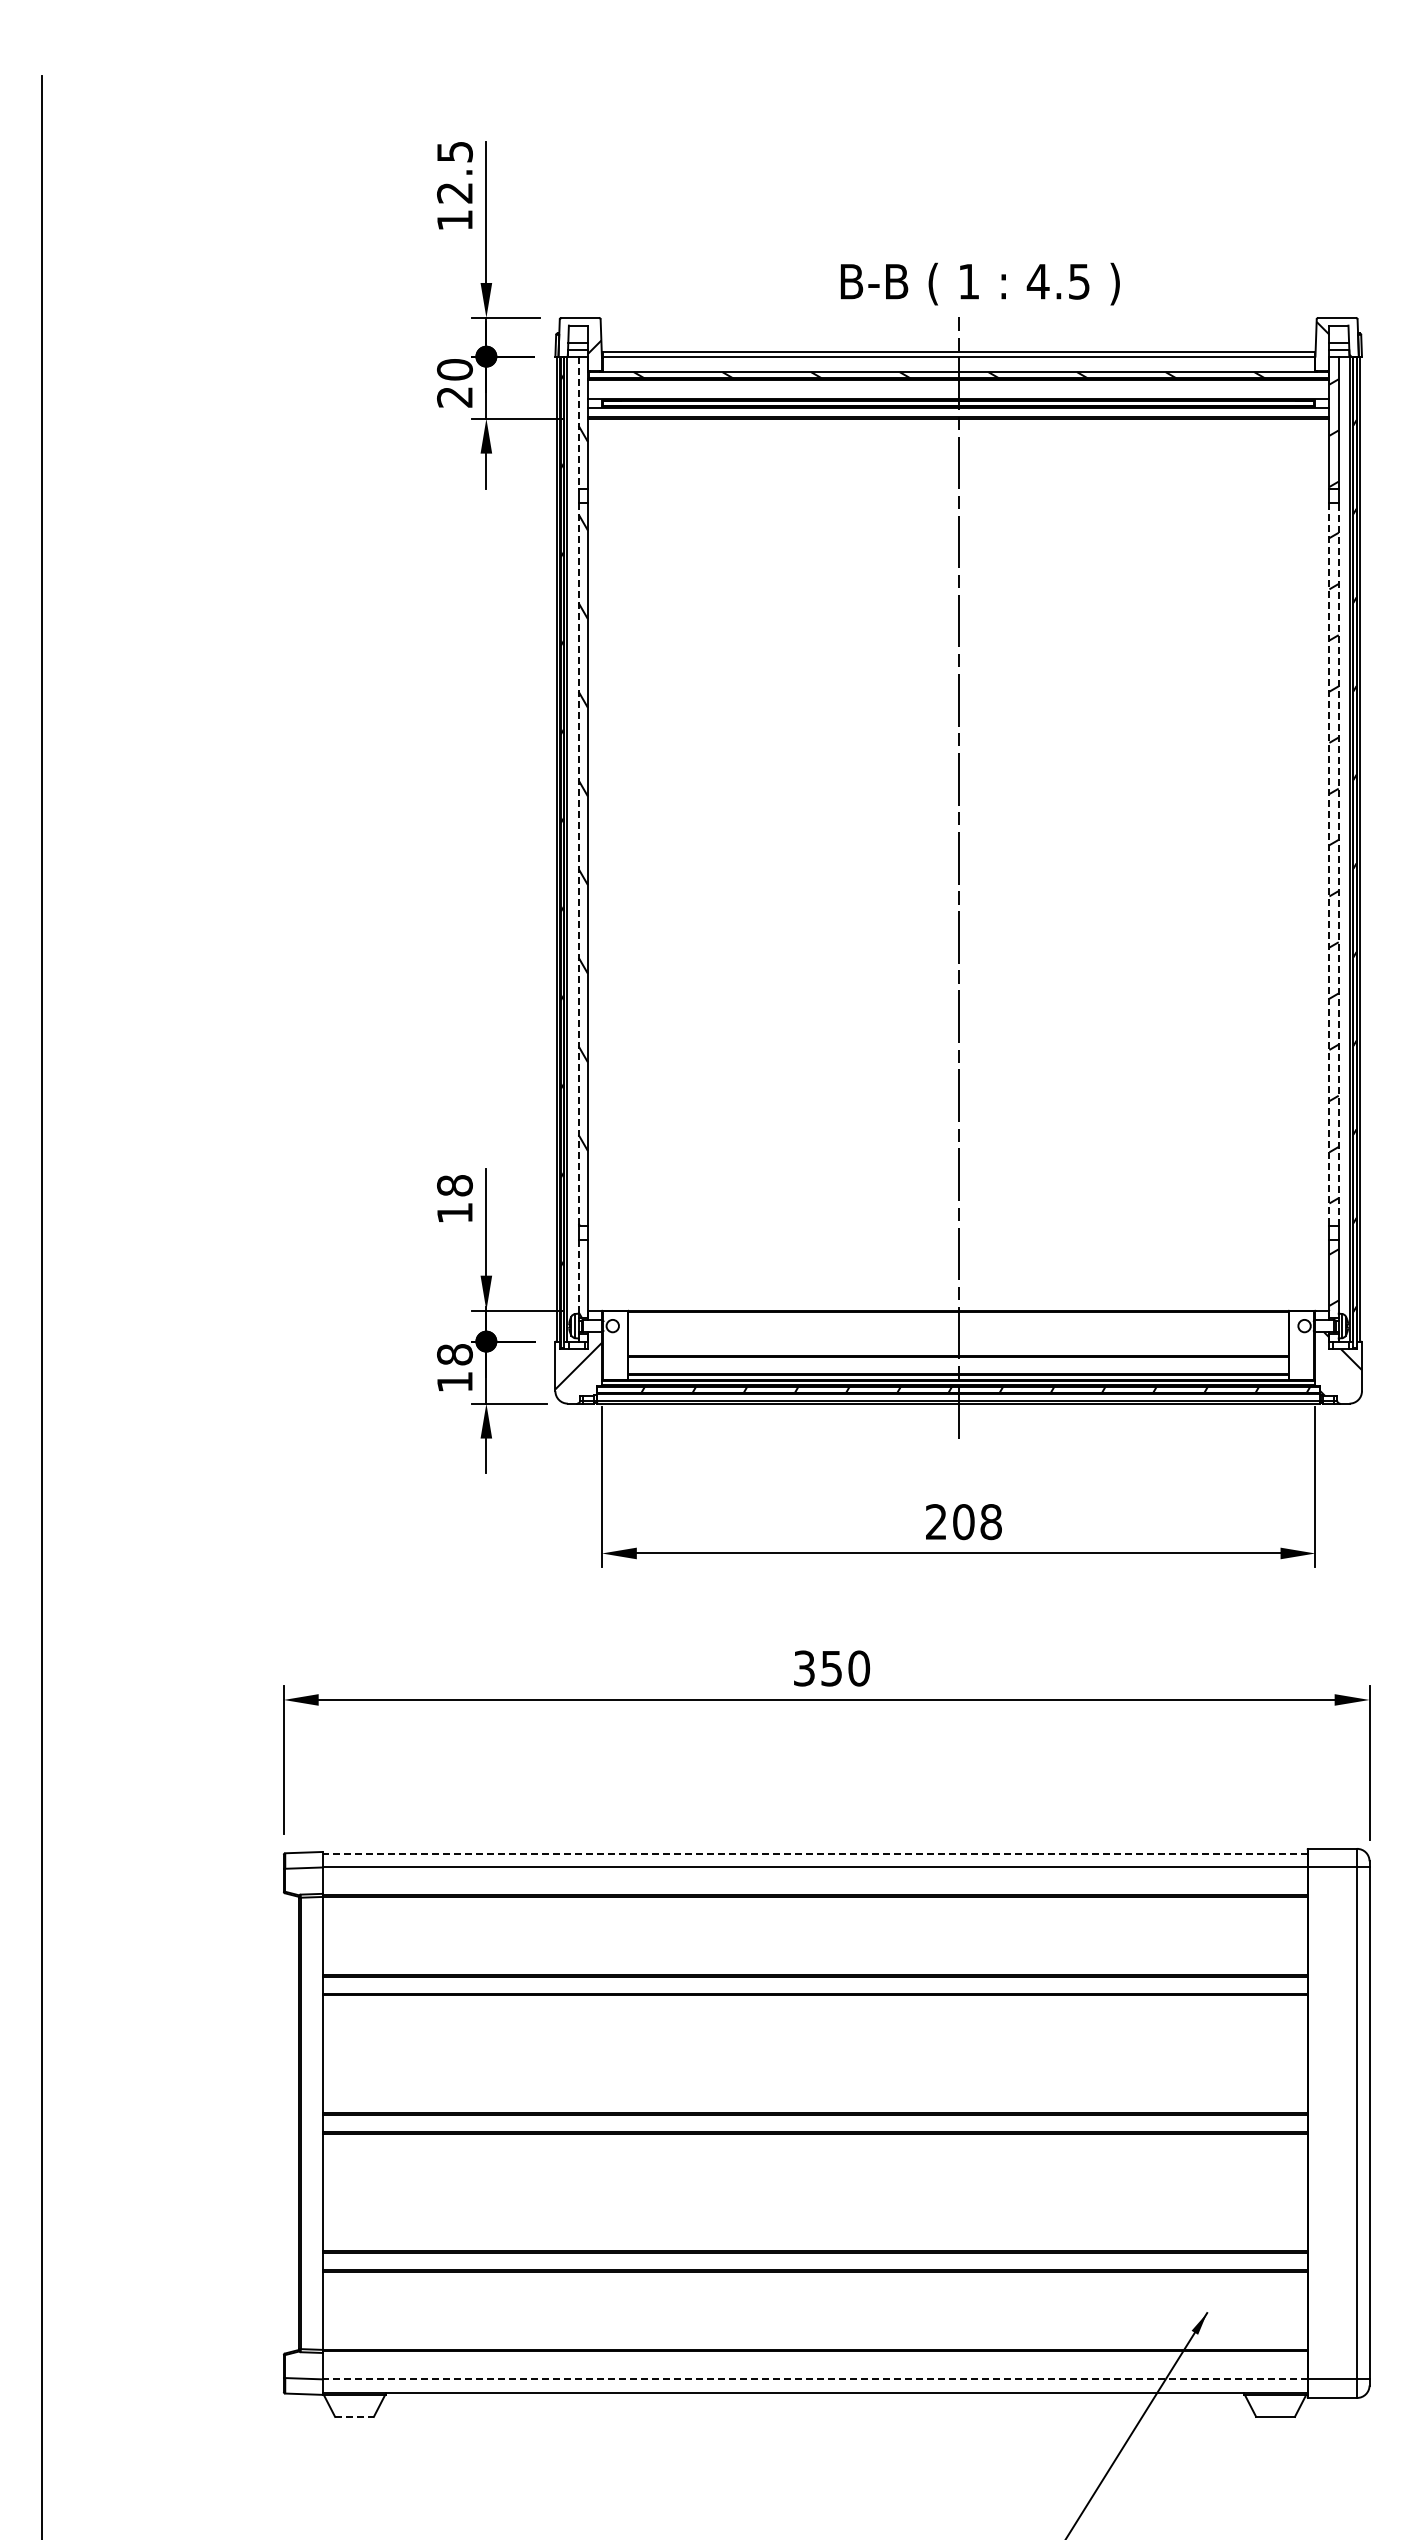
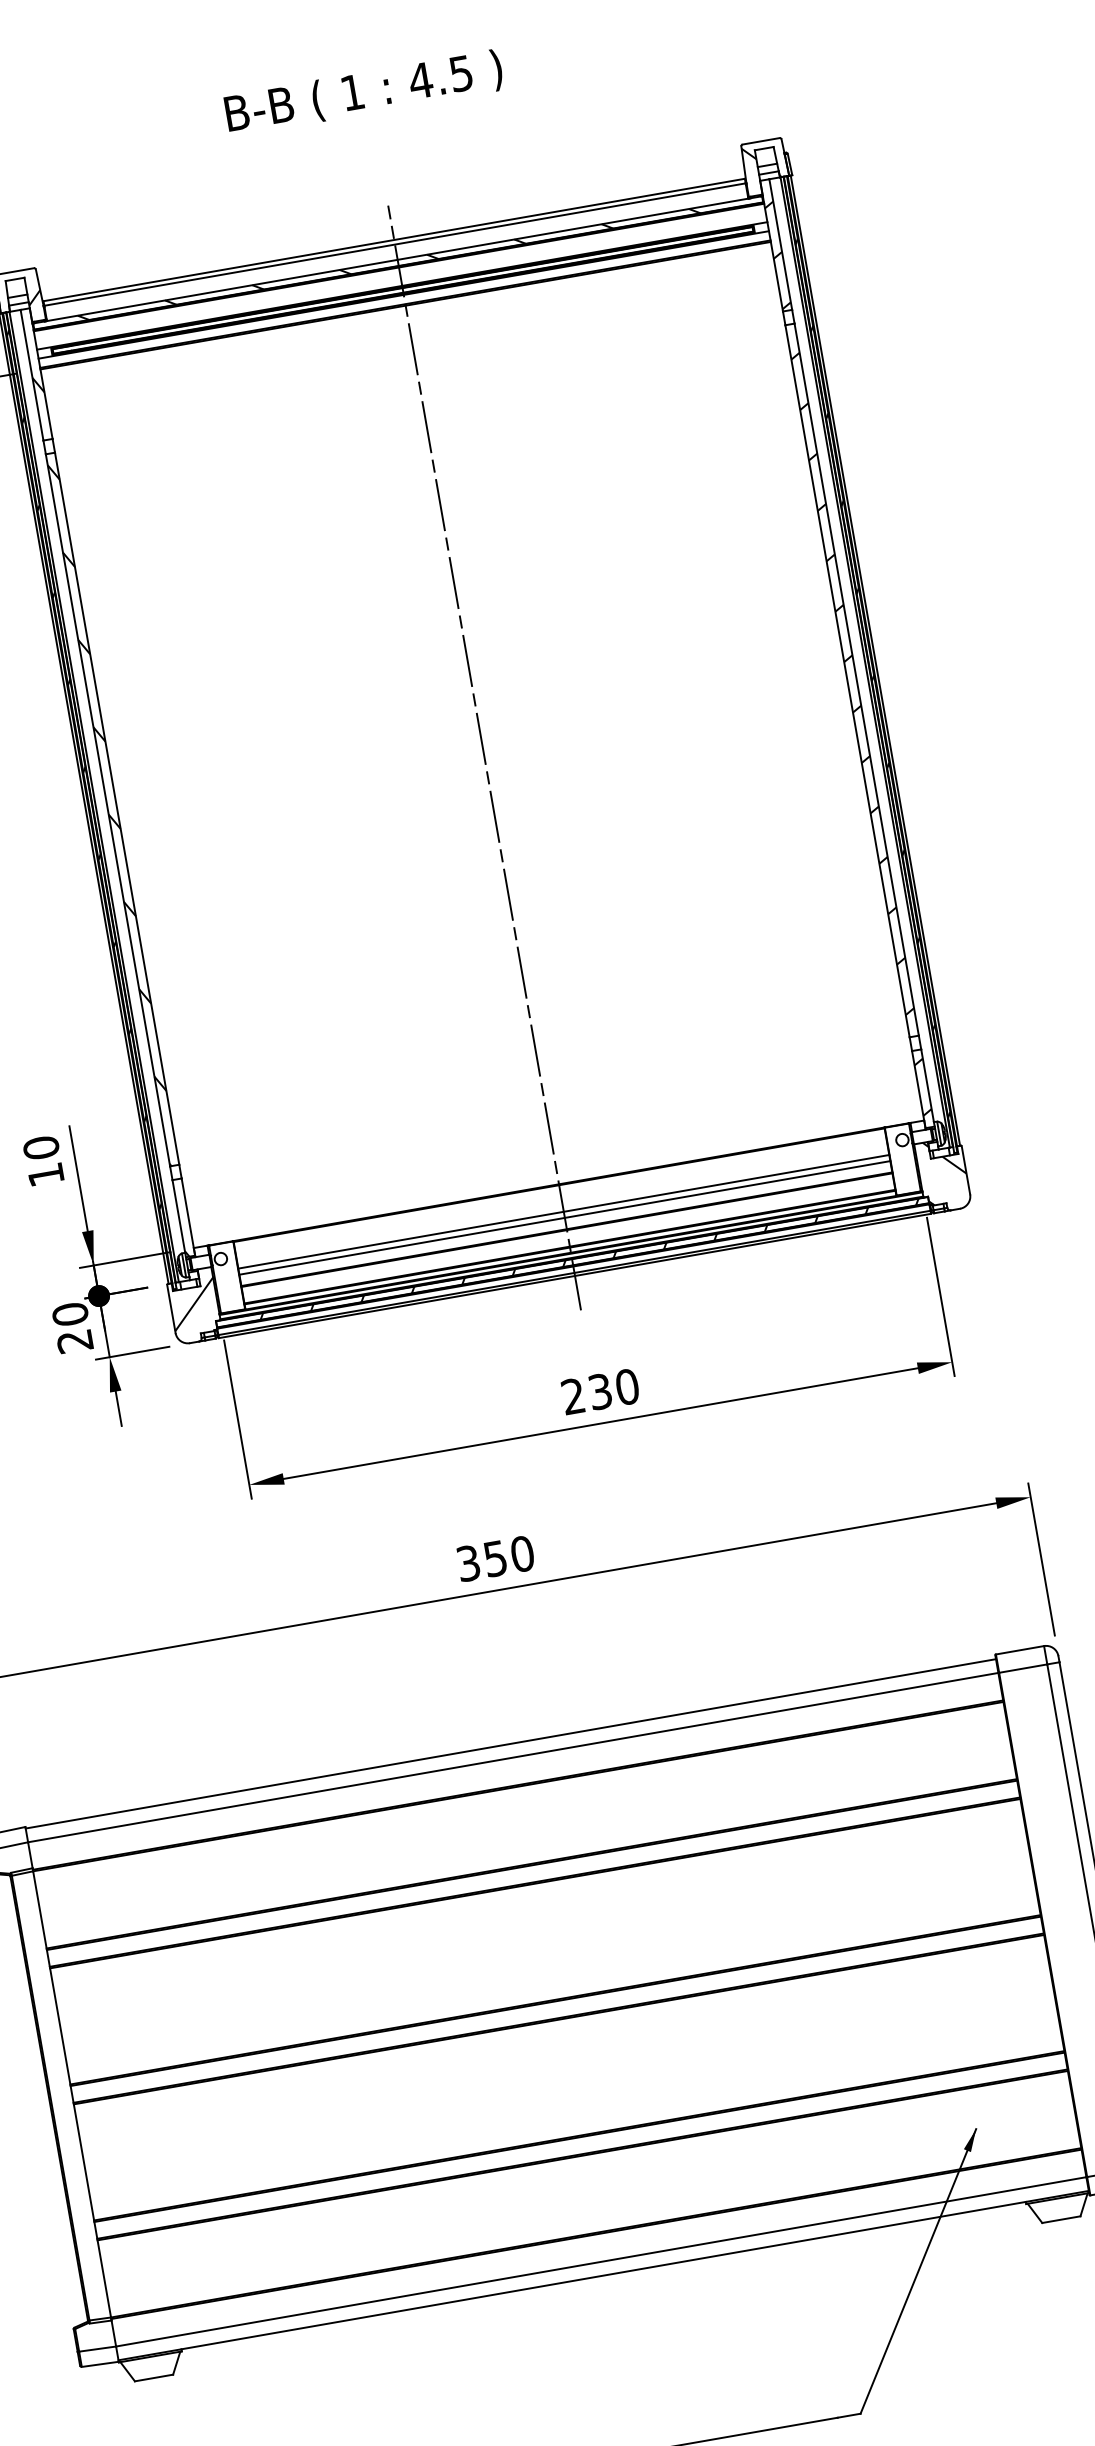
text: (980, 283) -> (364, 92), moved
line: (578, 423) -> (31, 375), dashed -> solid
line: (1338, 864) -> (856, 679), dashed -> solid
line: (578, 865) -> (107, 811), dashed -> solid
line: (1329, 865) -> (847, 682), dashed -> solid
text: (454, 1185) -> (40, 1147), 18 -> 10
line: (578, 1276) -> (178, 1216), dashed -> solid
line: (958, 1338) -> (563, 1211), added
line: (958, 1344) -> (564, 1217), added
text: (454, 1368) -> (72, 1328), 18 -> 20
text: (977, 1522) -> (613, 1389), 208 -> 230
line: (814, 1853) -> (510, 1743), dashed -> solid
line: (814, 2379) -> (600, 2262), dashed -> solid
line: (355, 2416) -> (154, 2377), dashed -> solid

